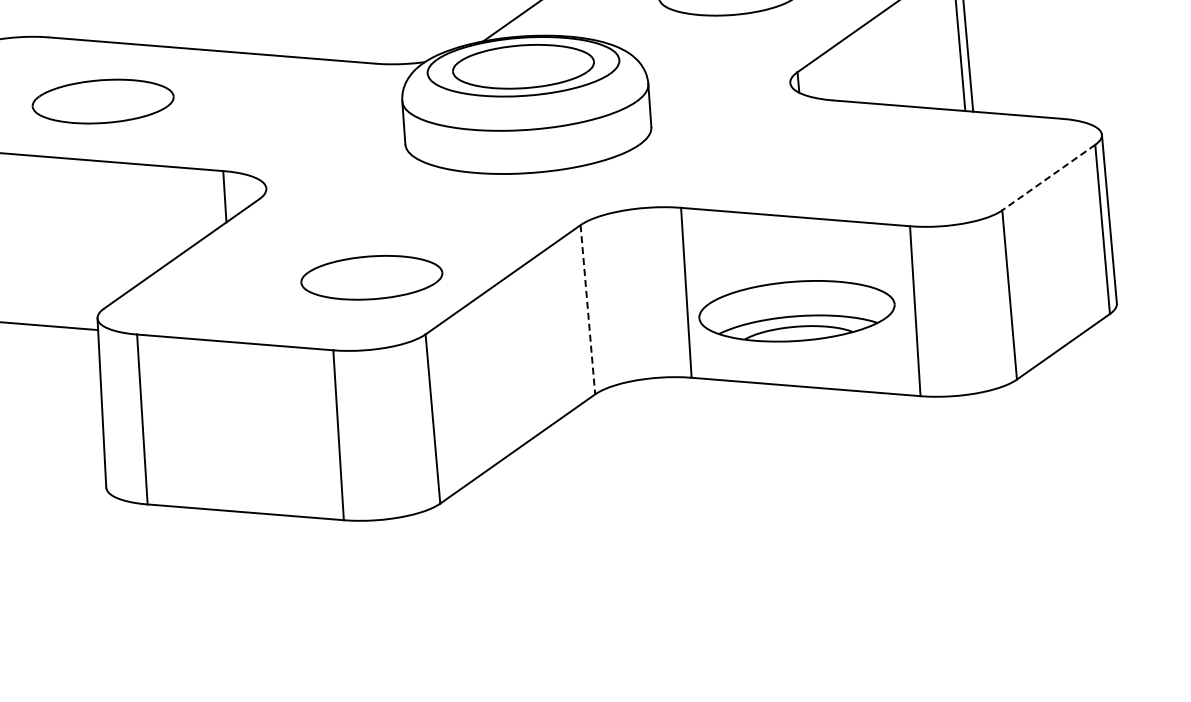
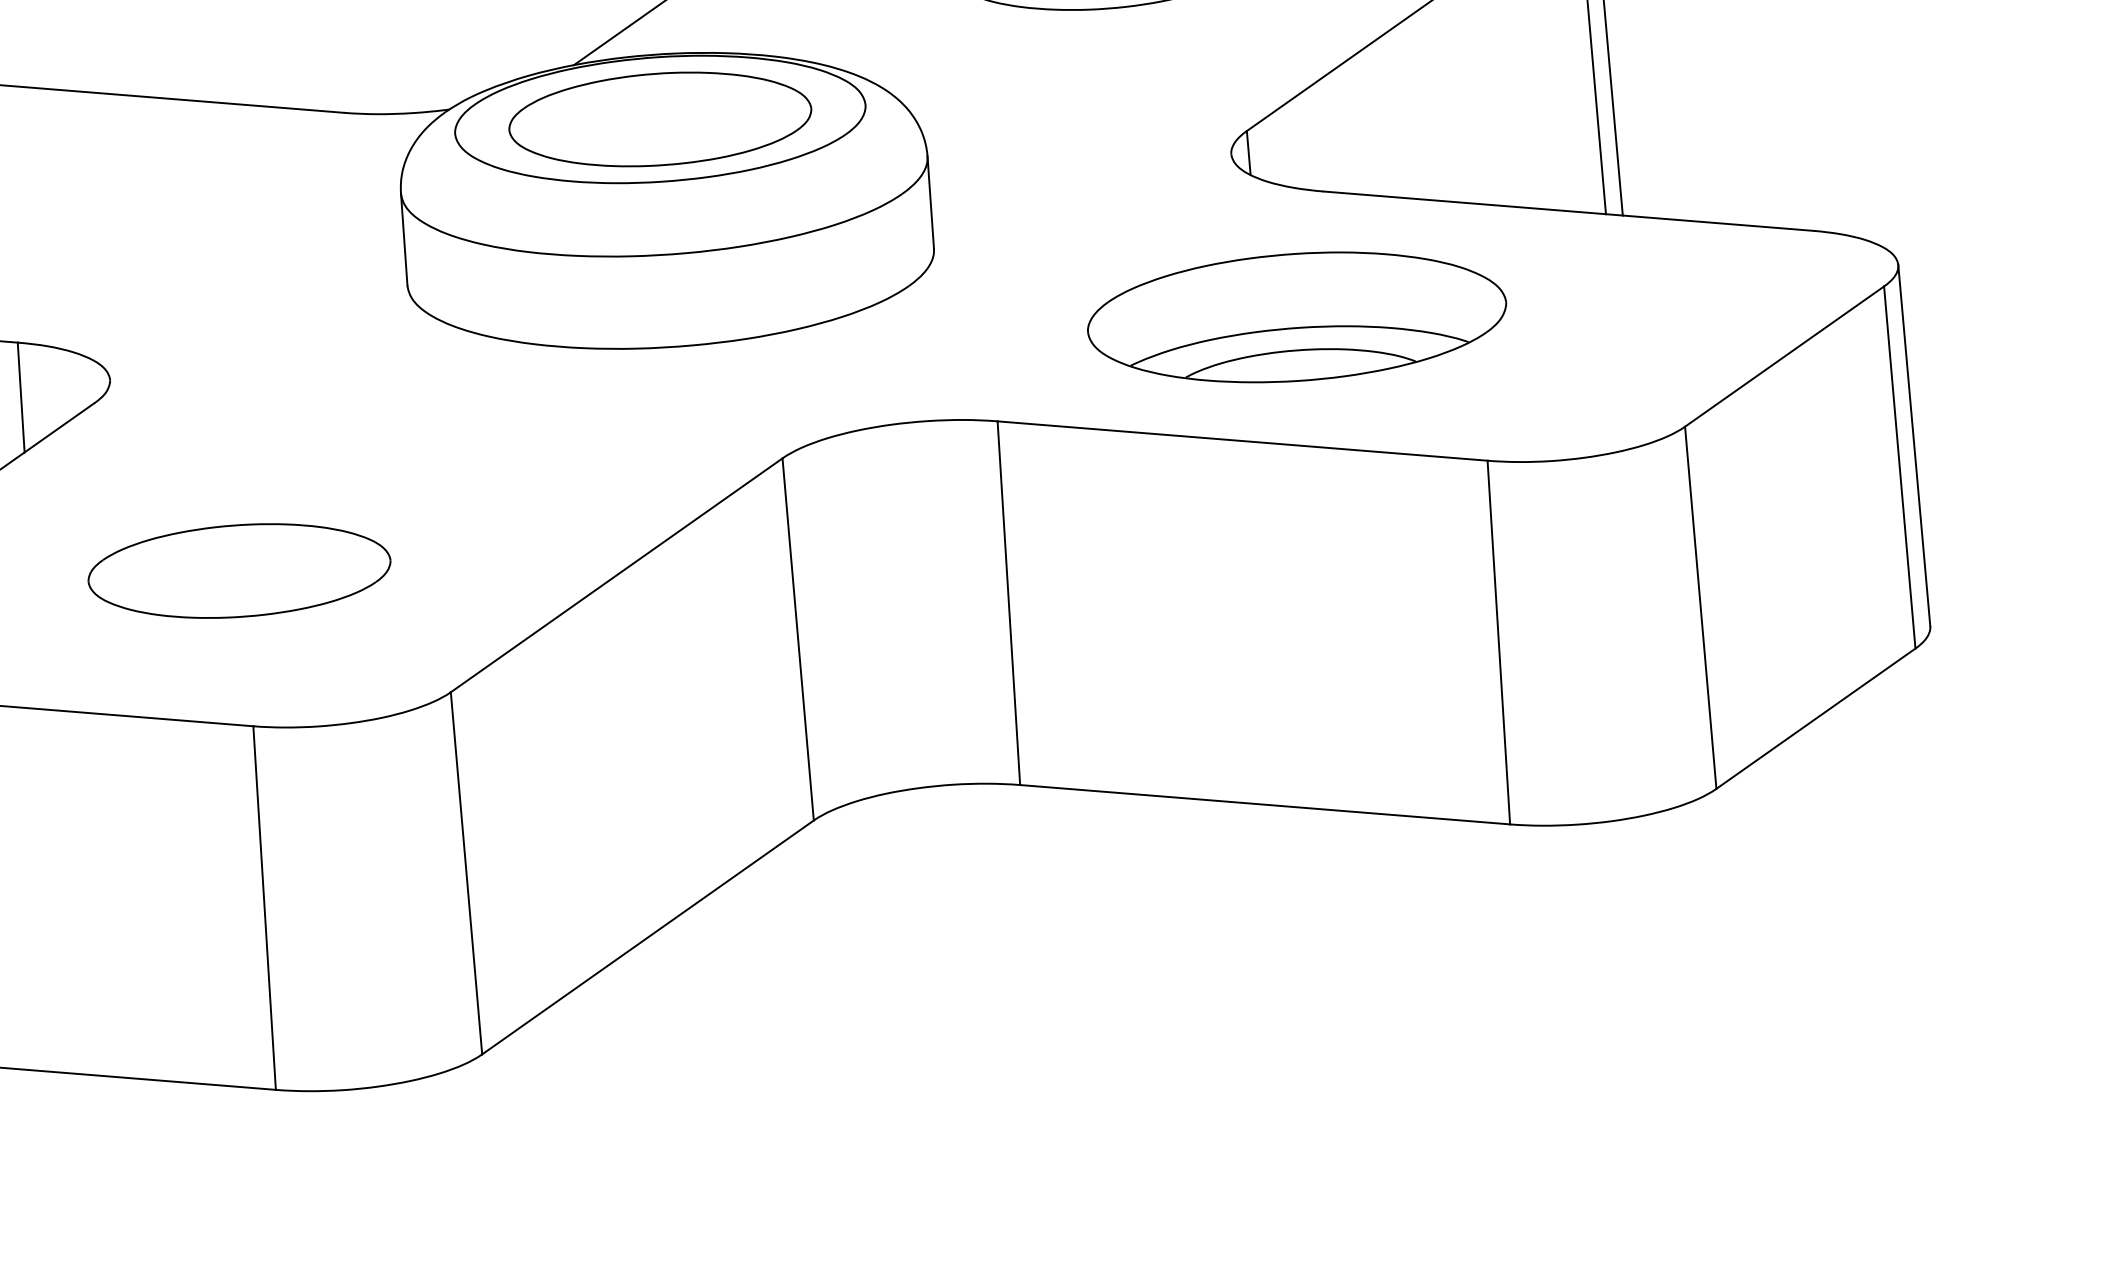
line: (1048, 177) -> (1783, 356), dashed -> solid
part: (371, 277) -> (238, 570), moved
line: (587, 309) -> (797, 638), dashed -> solid
part: (796, 311) -> (1295, 317), moved

